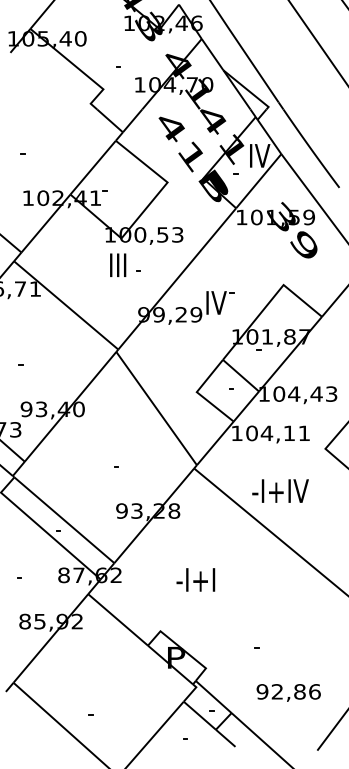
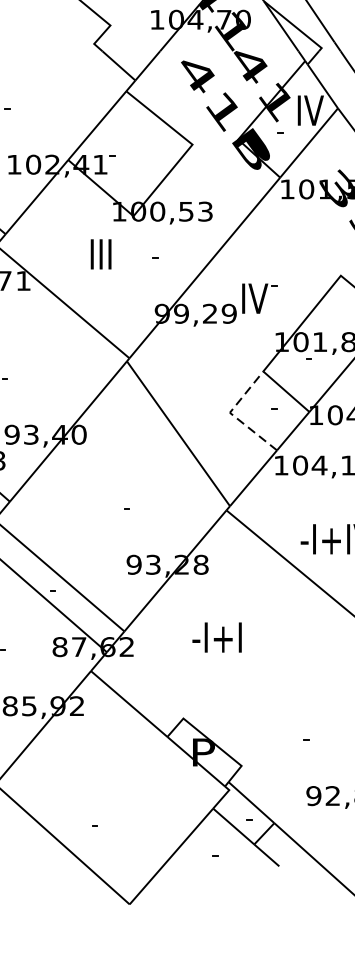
text: (118, 264) -> (101, 253), moved
line: (198, 393) -> (232, 414), solid -> dashed
text: (195, 579) -> (216, 637), moved

